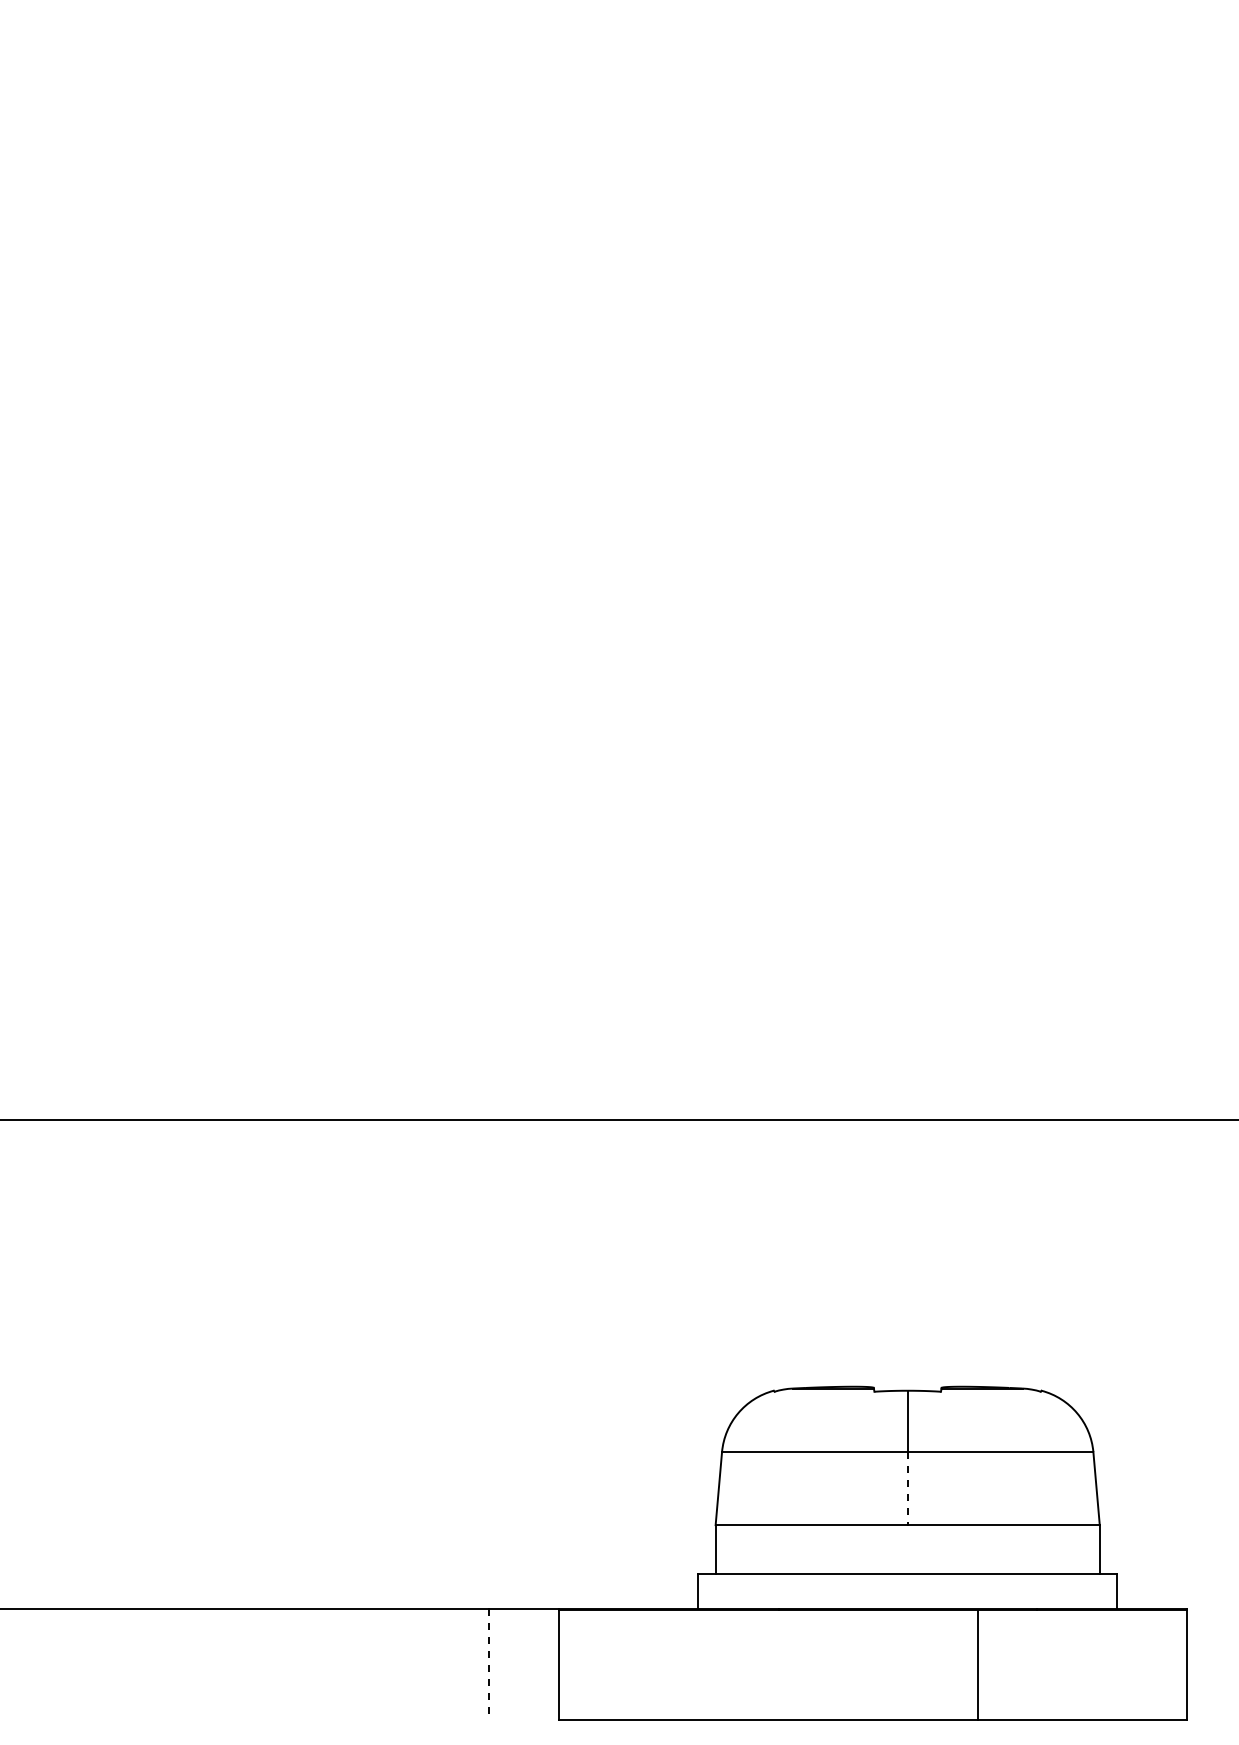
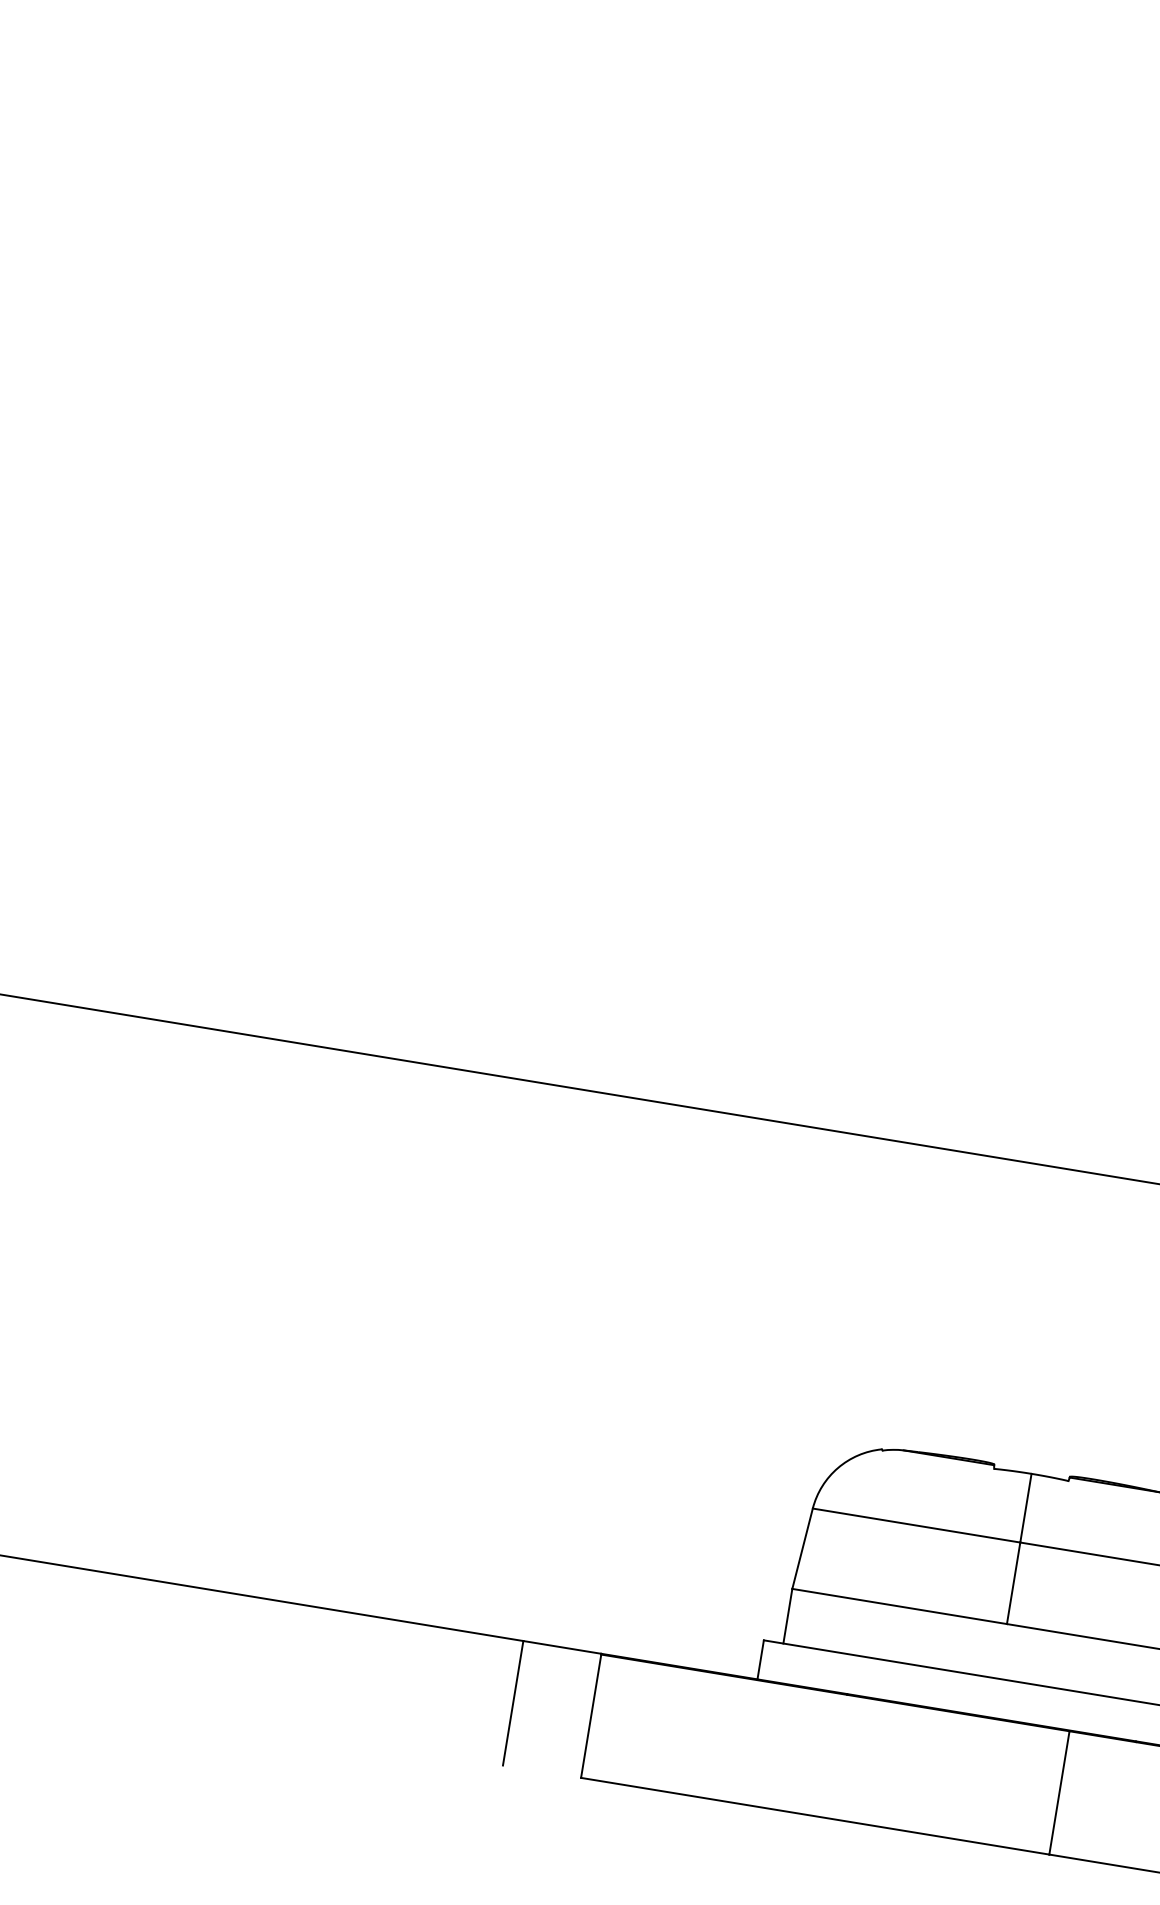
line: (907, 1489) -> (1013, 1584), dashed -> solid
line: (488, 1664) -> (513, 1703), dashed -> solid

